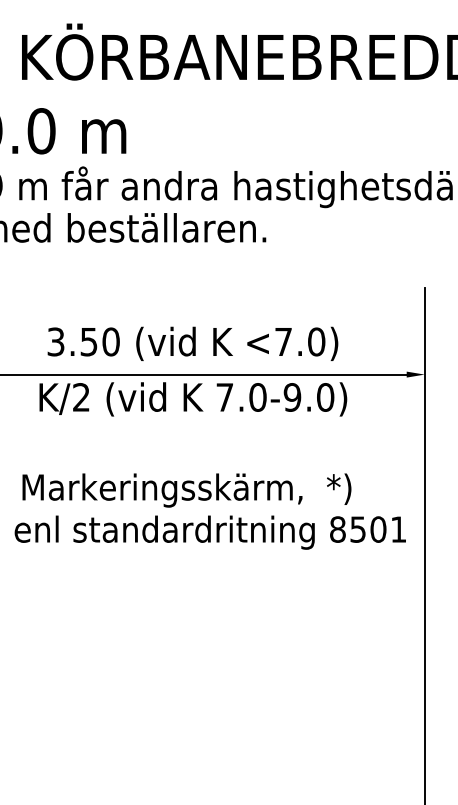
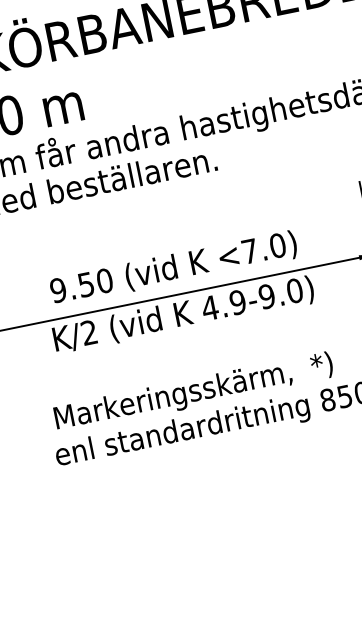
text: (55, 341) -> (57, 290), 3.50 -> 9.50
text: (240, 397) -> (223, 305), 7.0-9.0) -> 4.9-9.0)

